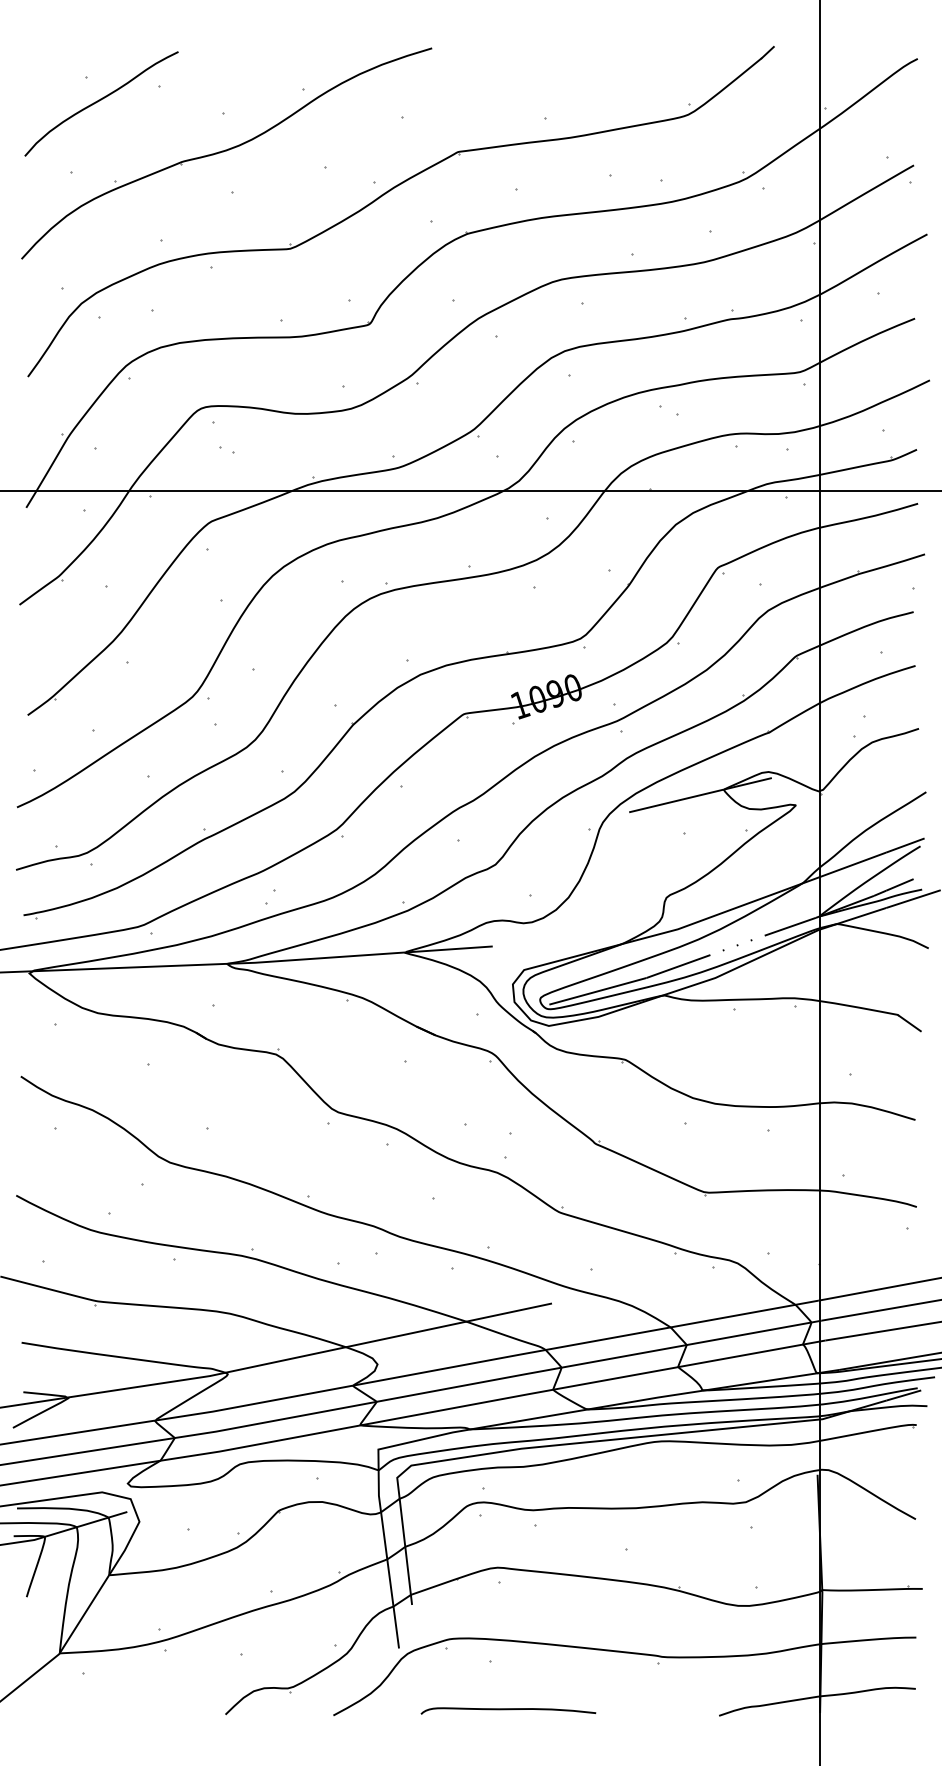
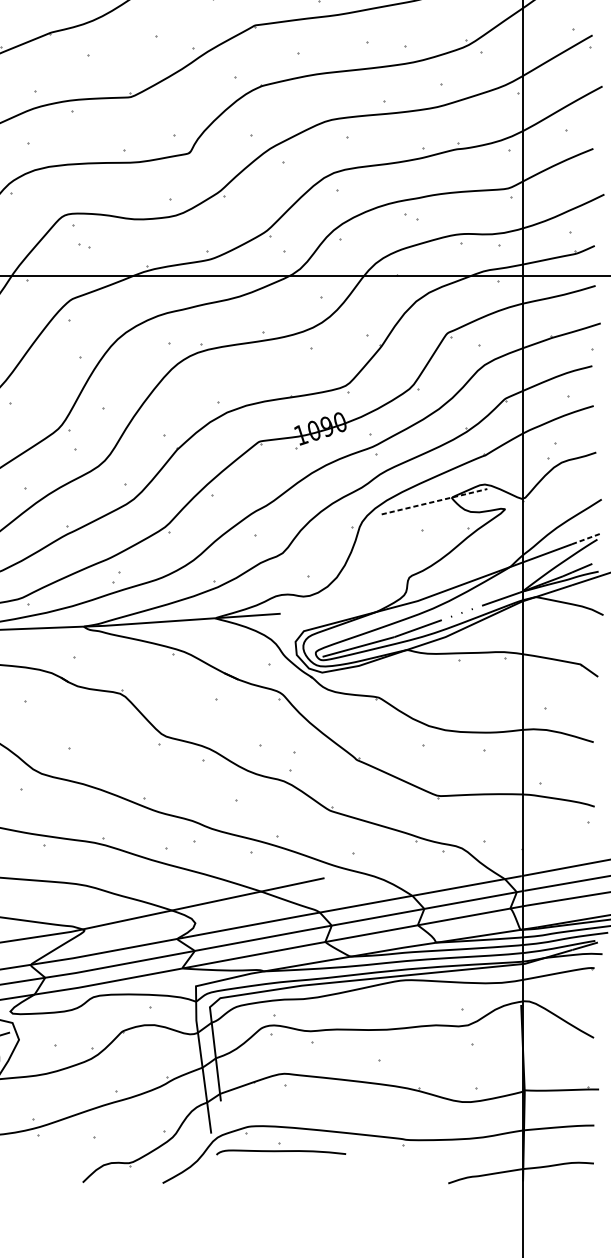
line: (701, 795) -> (435, 501), solid -> dashed
line: (905, 845) -> (586, 538), solid -> dashed
curve: (508, 1710) -> (281, 1152), moved

